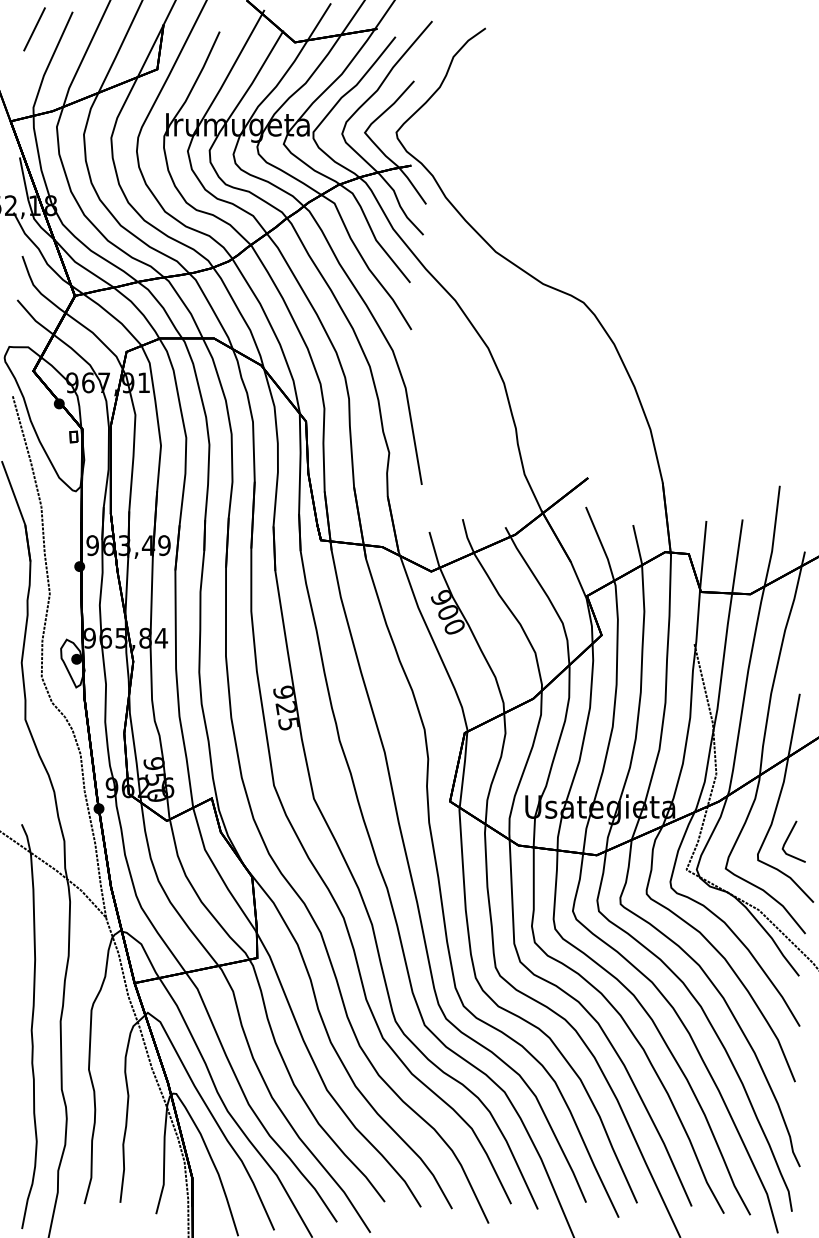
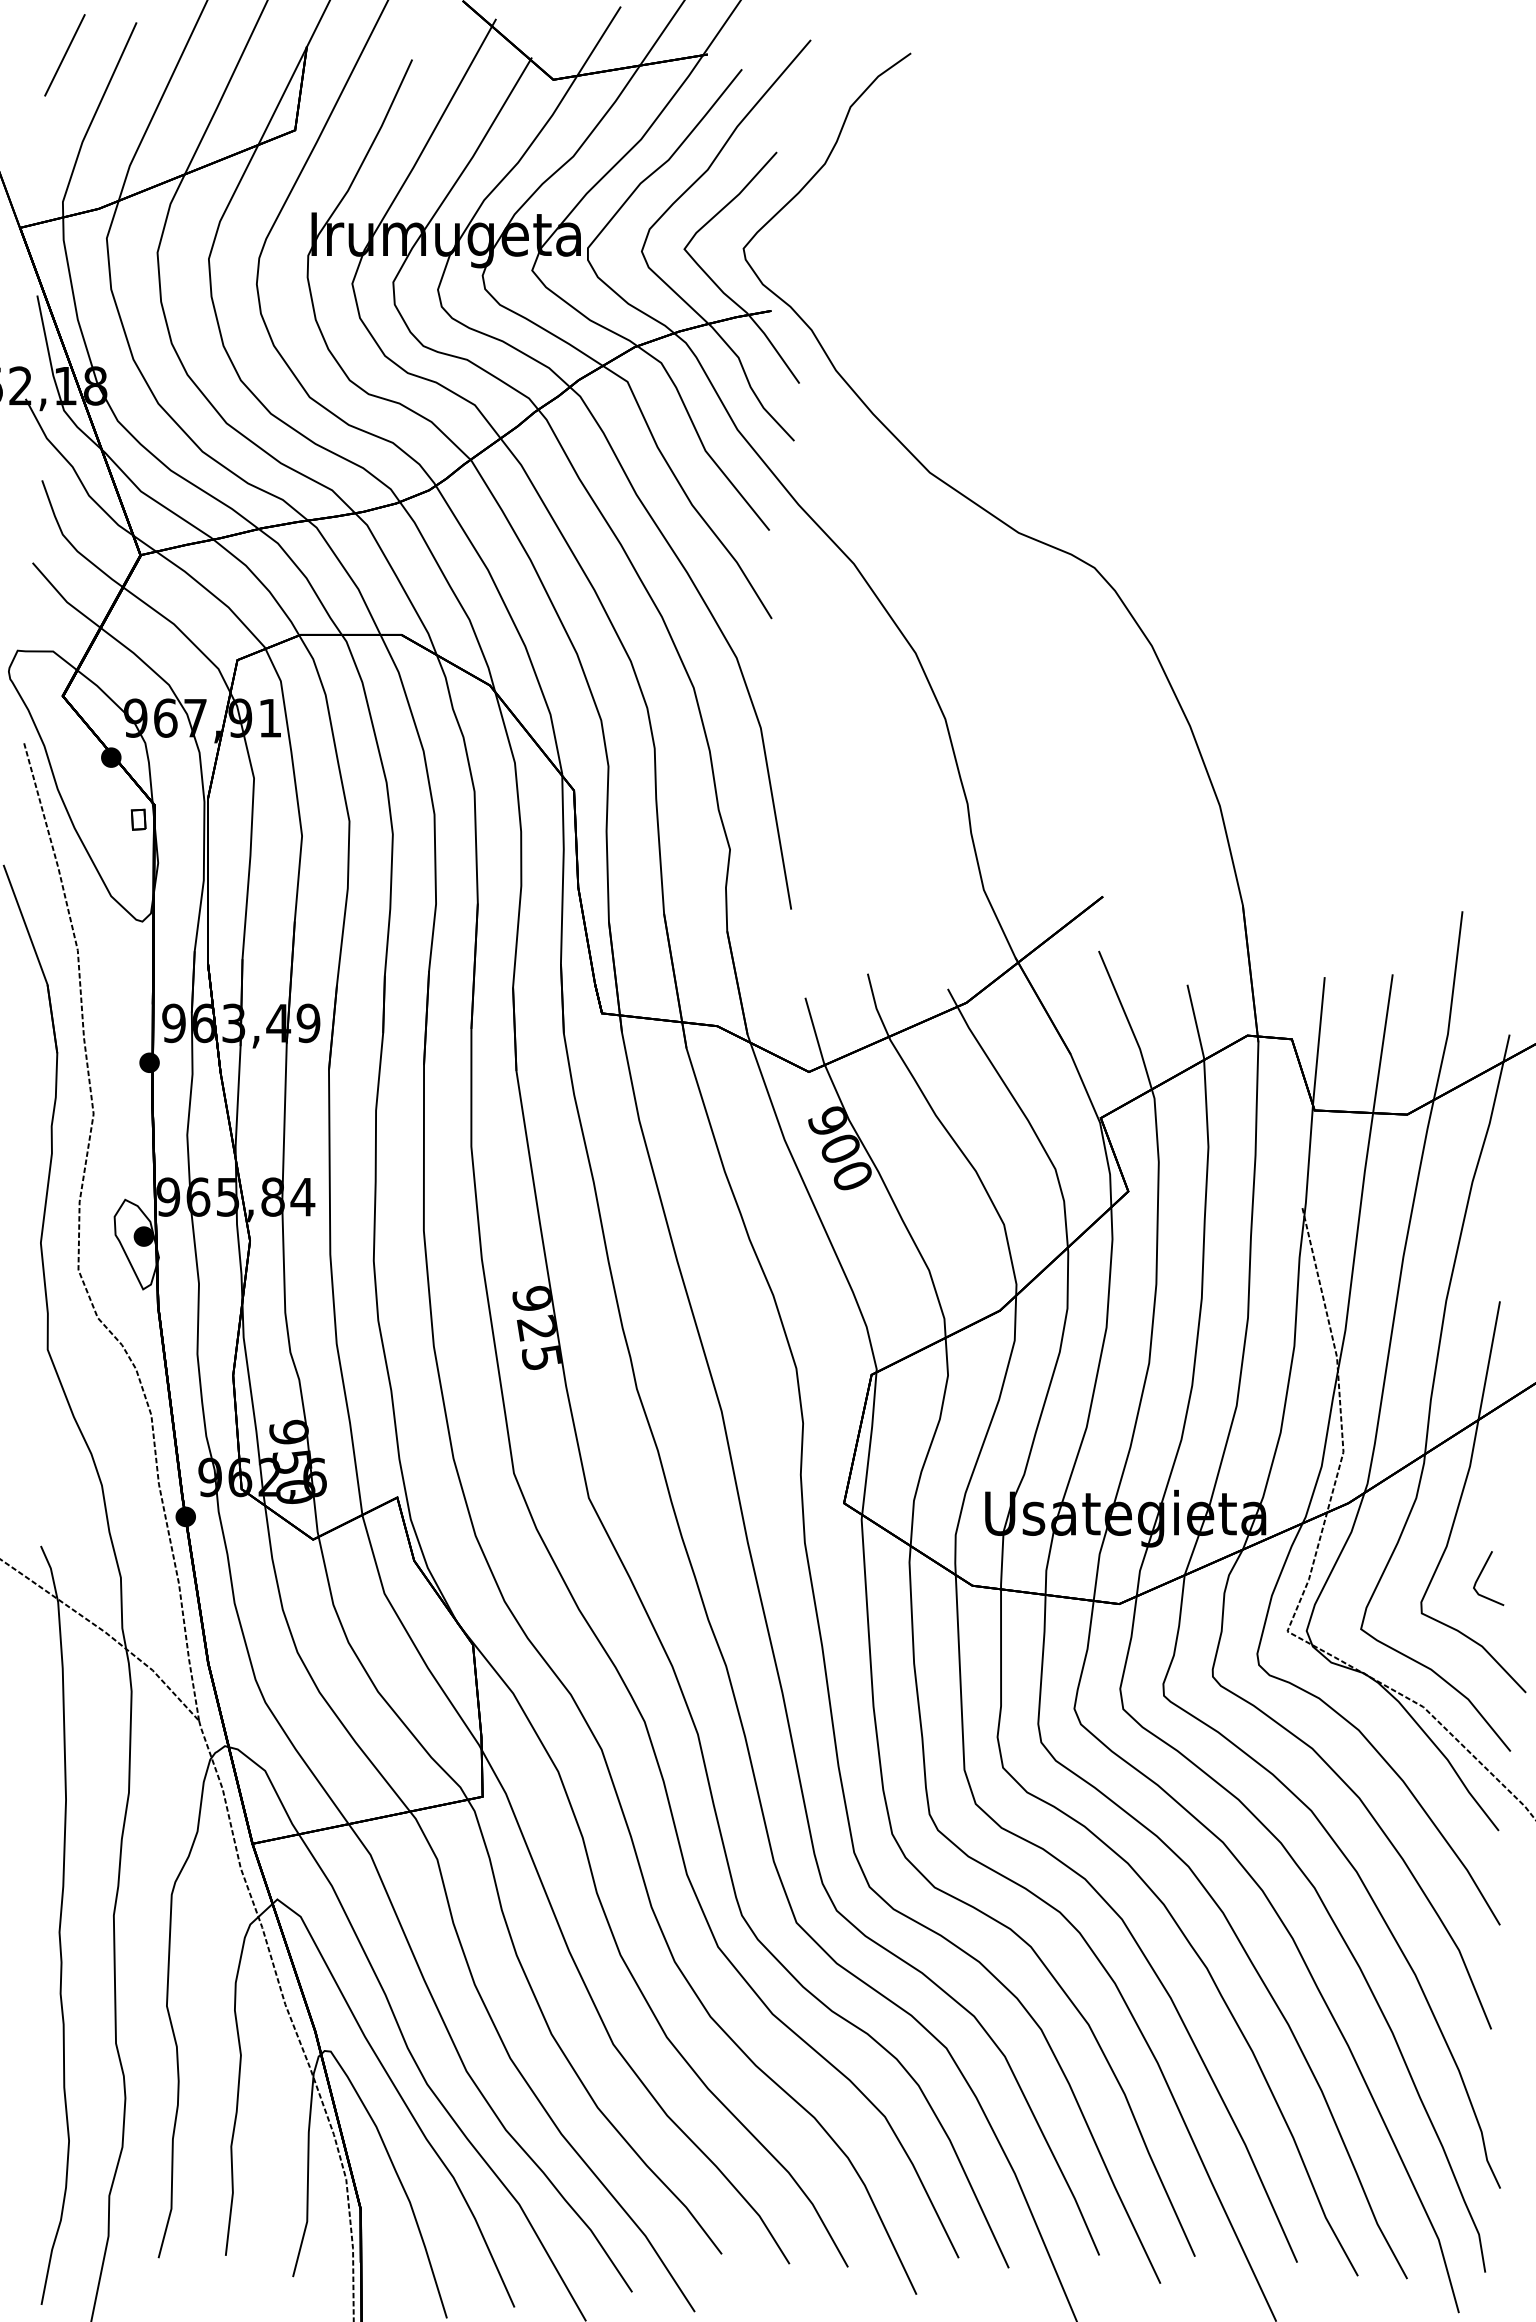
part: (793, 841) -> (1488, 1578), size x0.7

